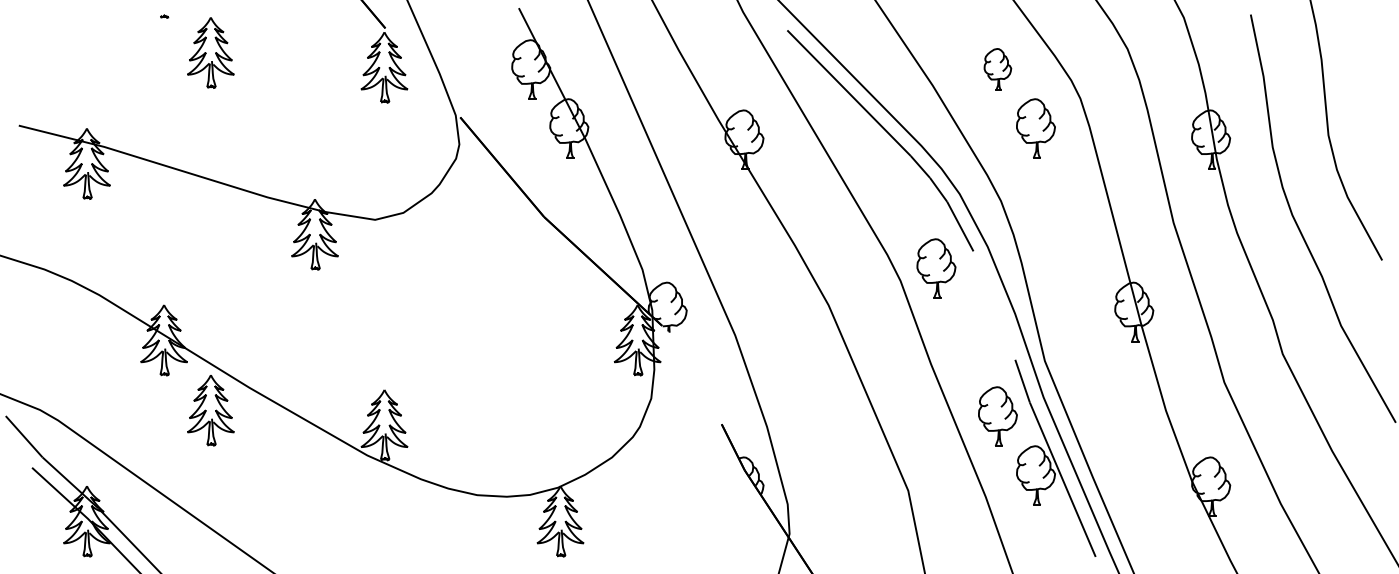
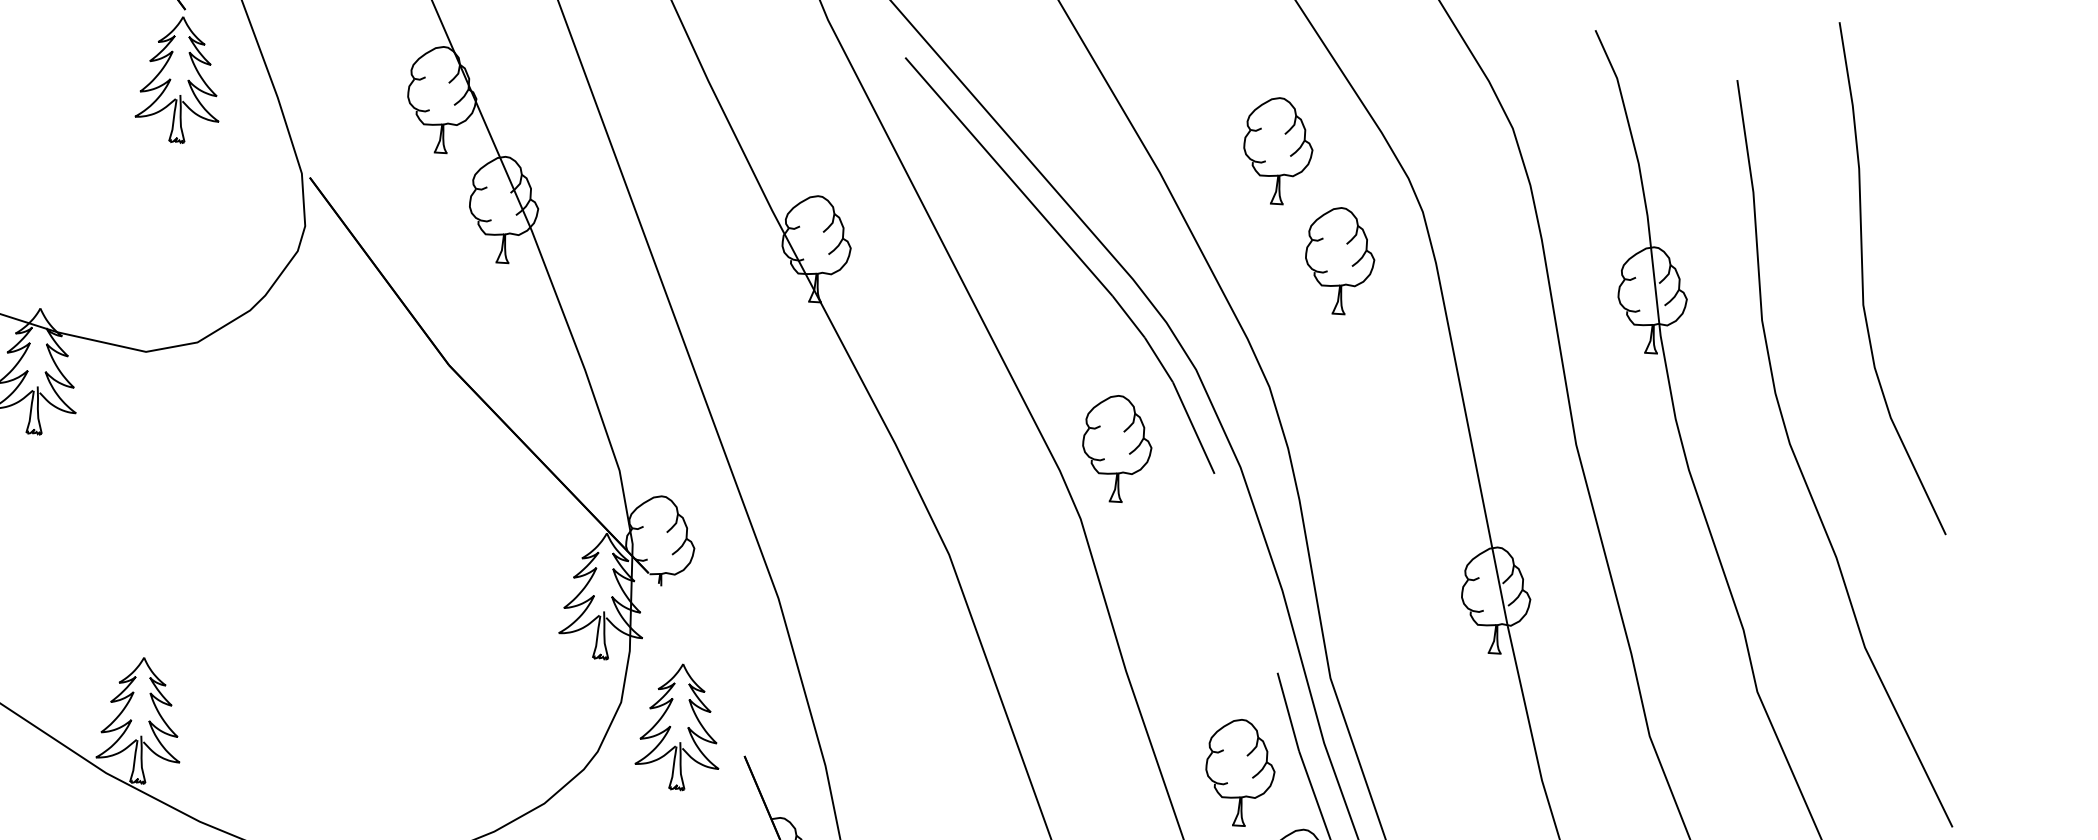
part: (997, 69) -> (1277, 150), size x1.43
part: (936, 268) -> (1117, 448), moved
part: (684, 410) -> (679, 727), added

